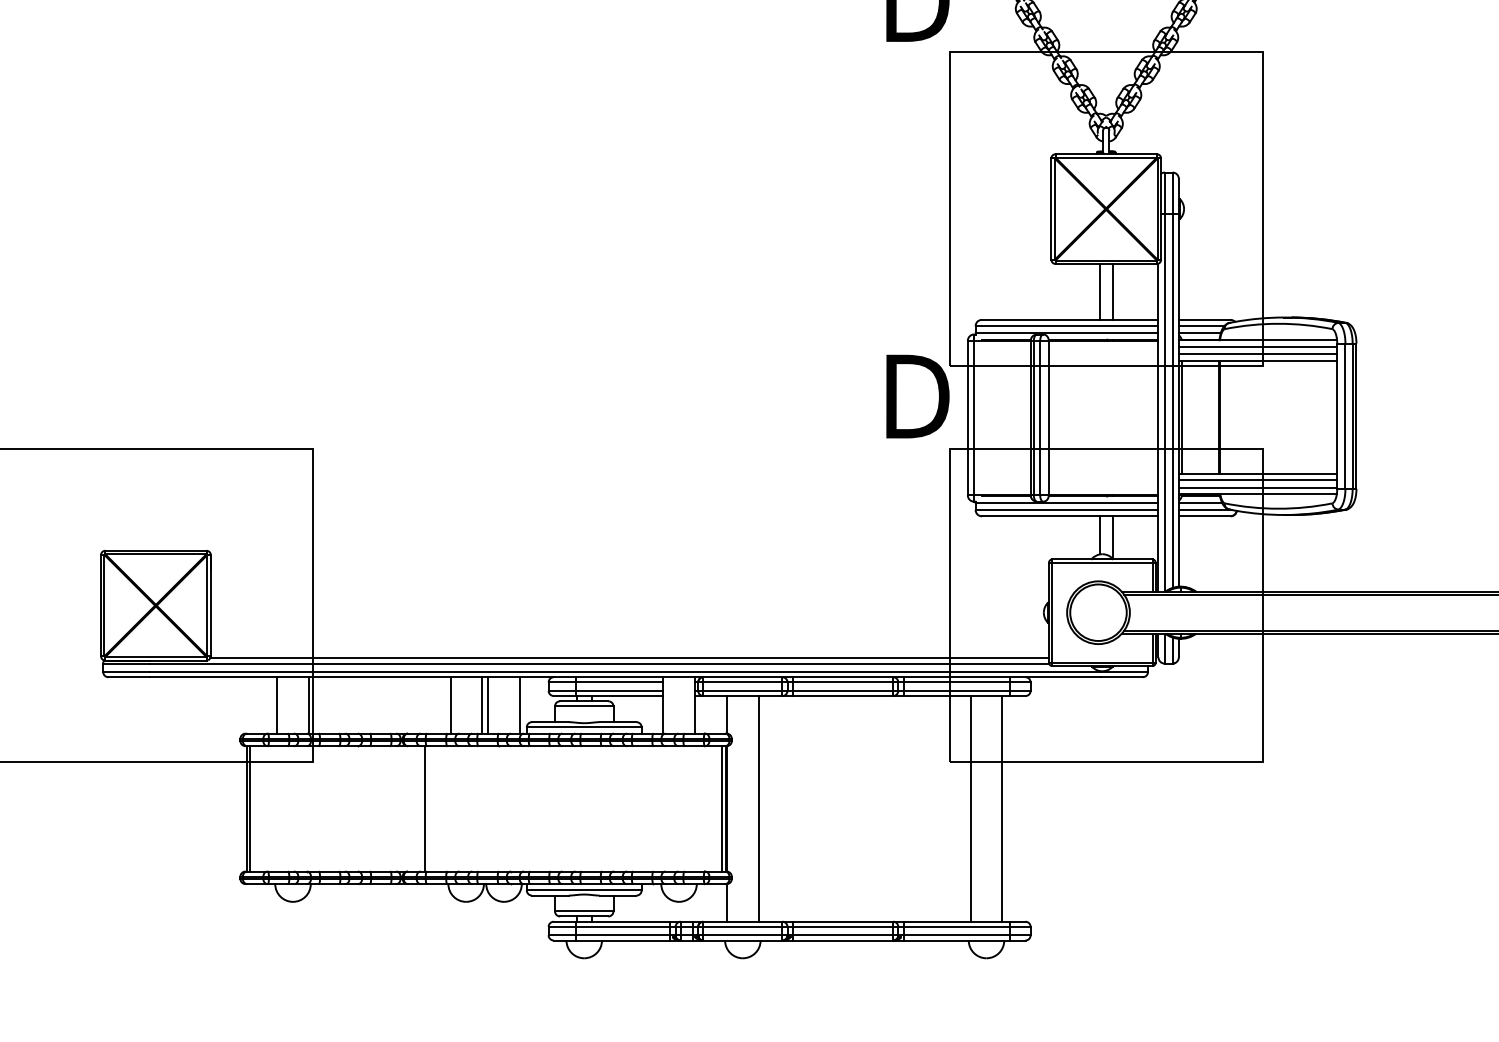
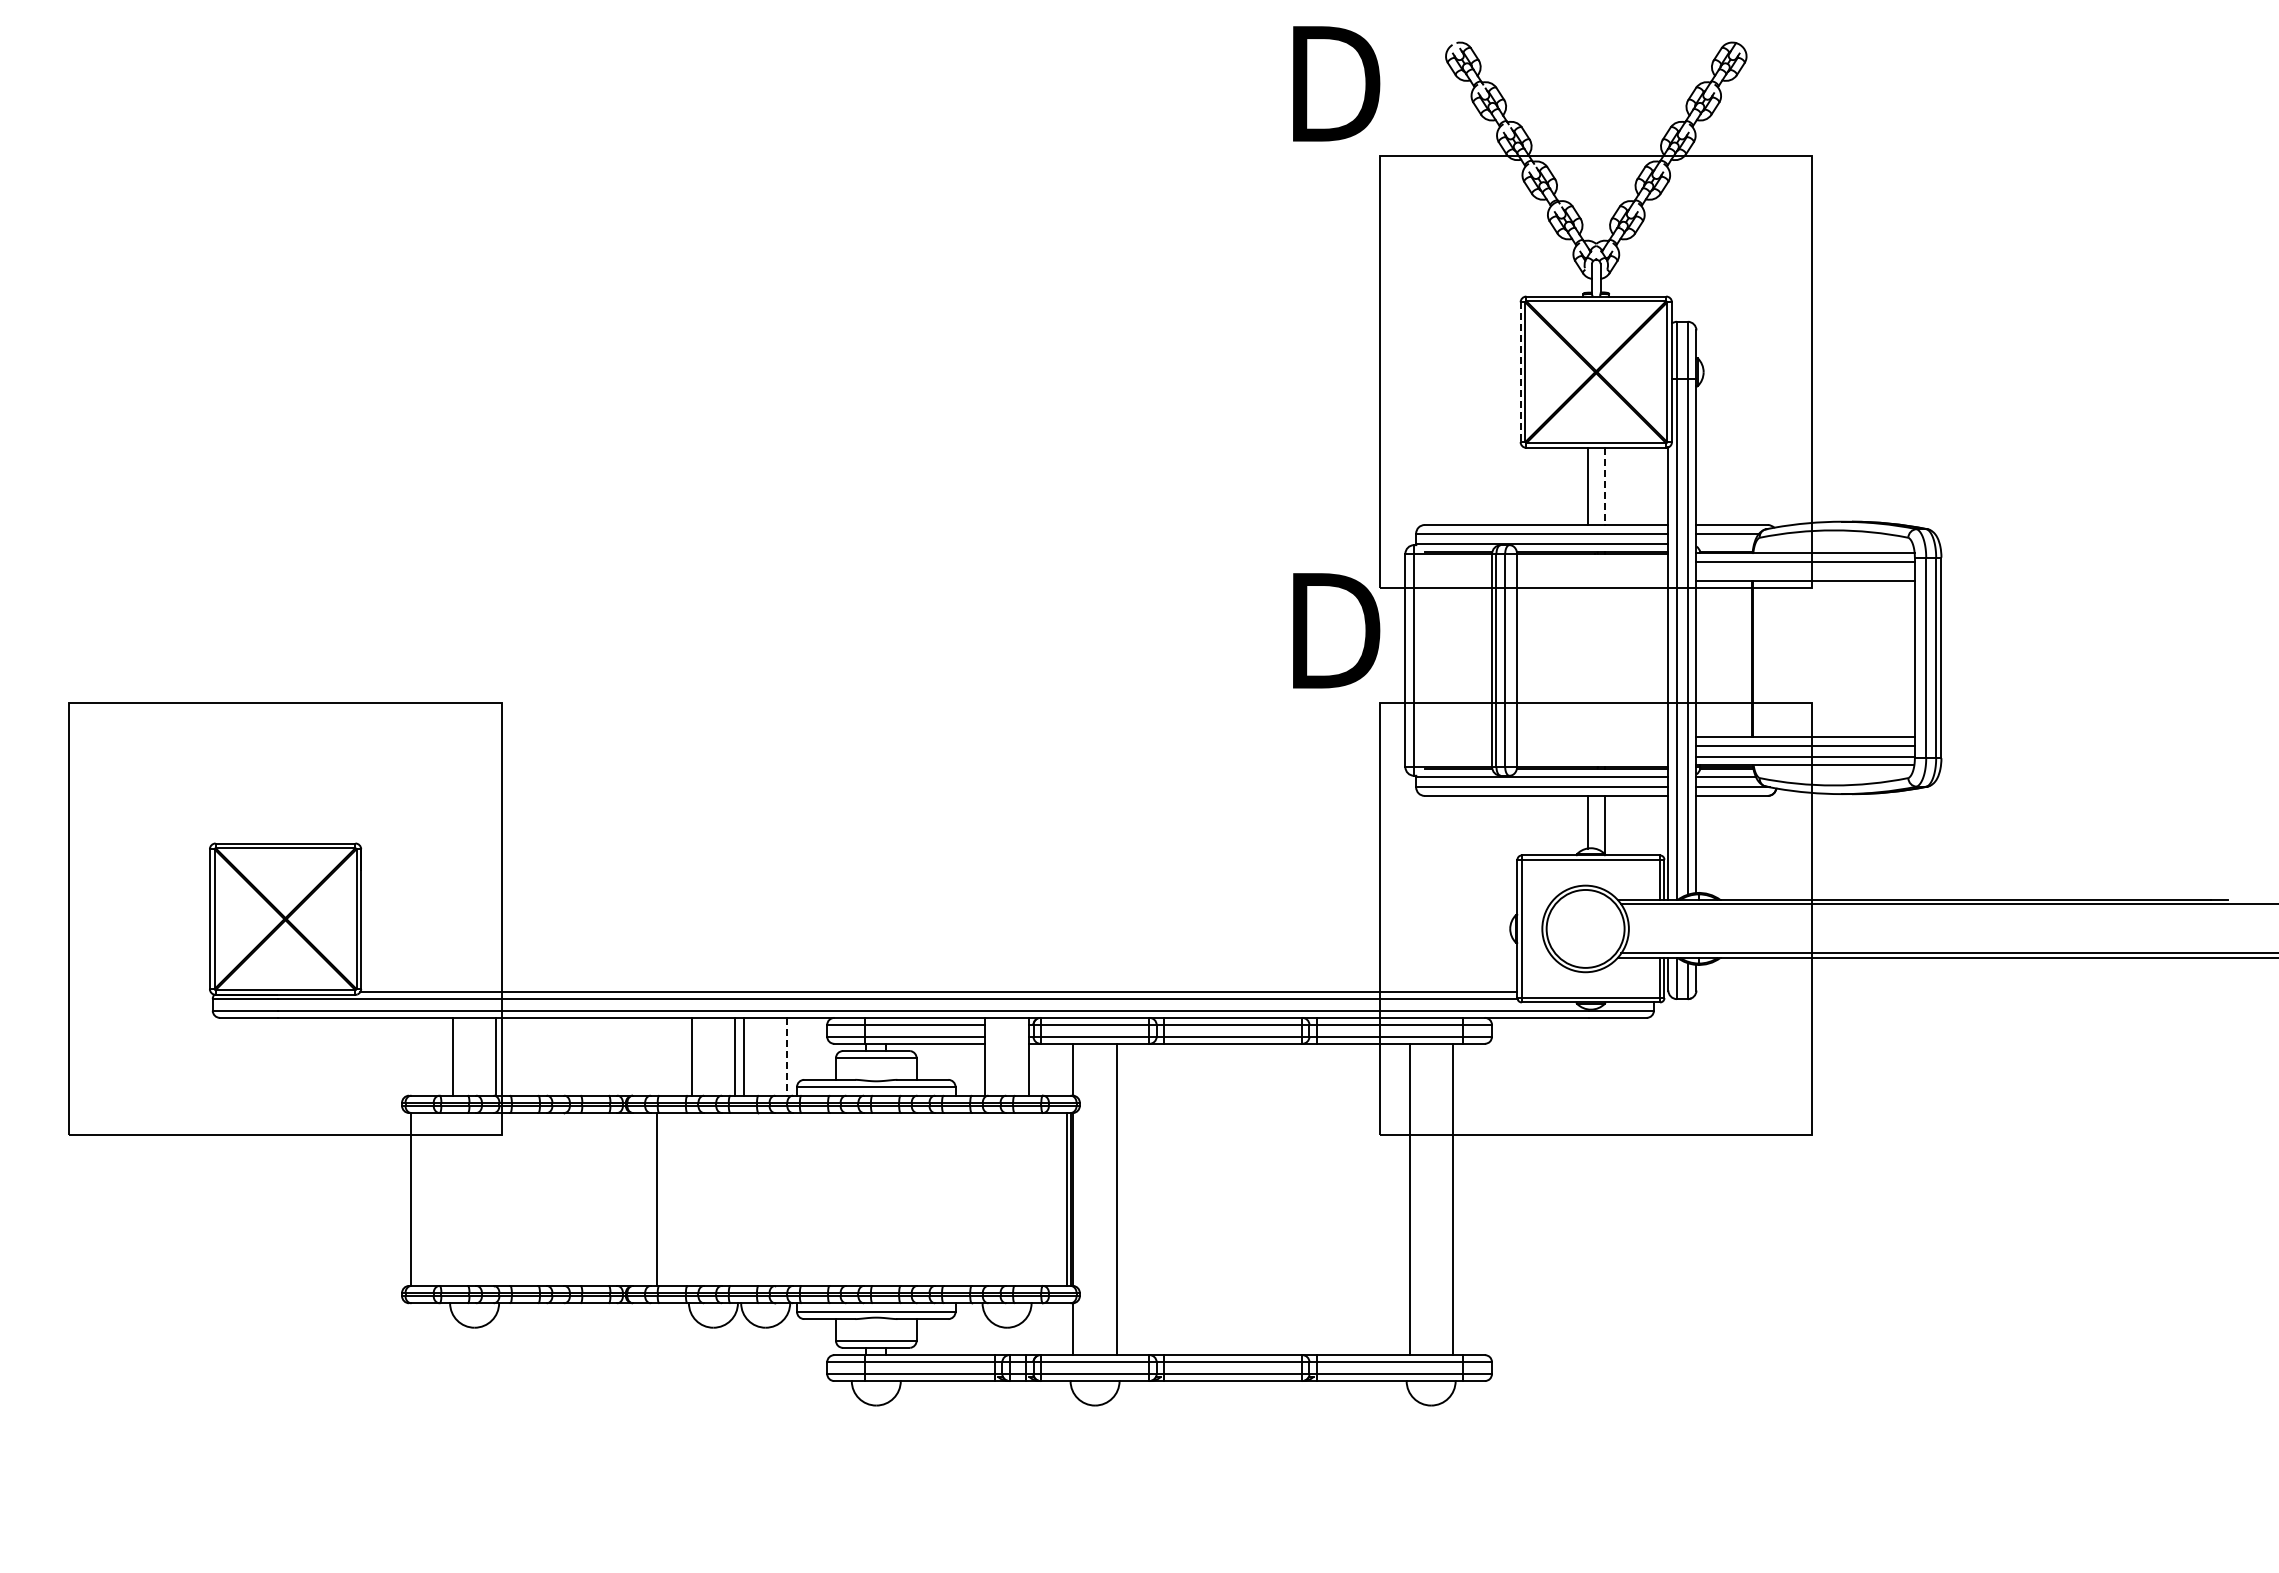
line: (1051, 209) -> (1520, 372), solid -> dashed
line: (1112, 291) -> (1604, 486), solid -> dashed
line: (1199, 333) -> (1725, 543), removed
line: (1257, 354) -> (1805, 572), removed
line: (1181, 417) -> (1700, 659), removed
line: (519, 705) -> (787, 1056), solid -> dashed
line: (250, 808) -> (415, 1199), removed

